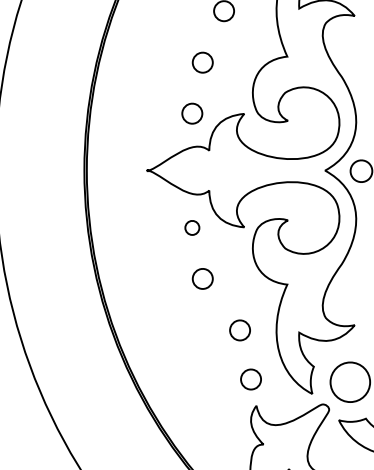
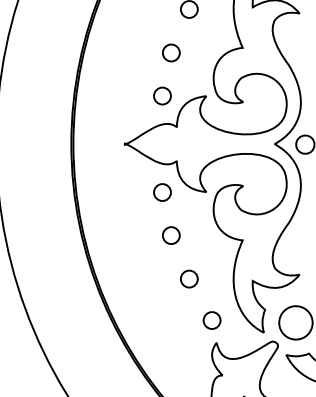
part: (192, 227) -> (162, 192), size x1.43
part: (239, 330) -> (188, 279), moved

